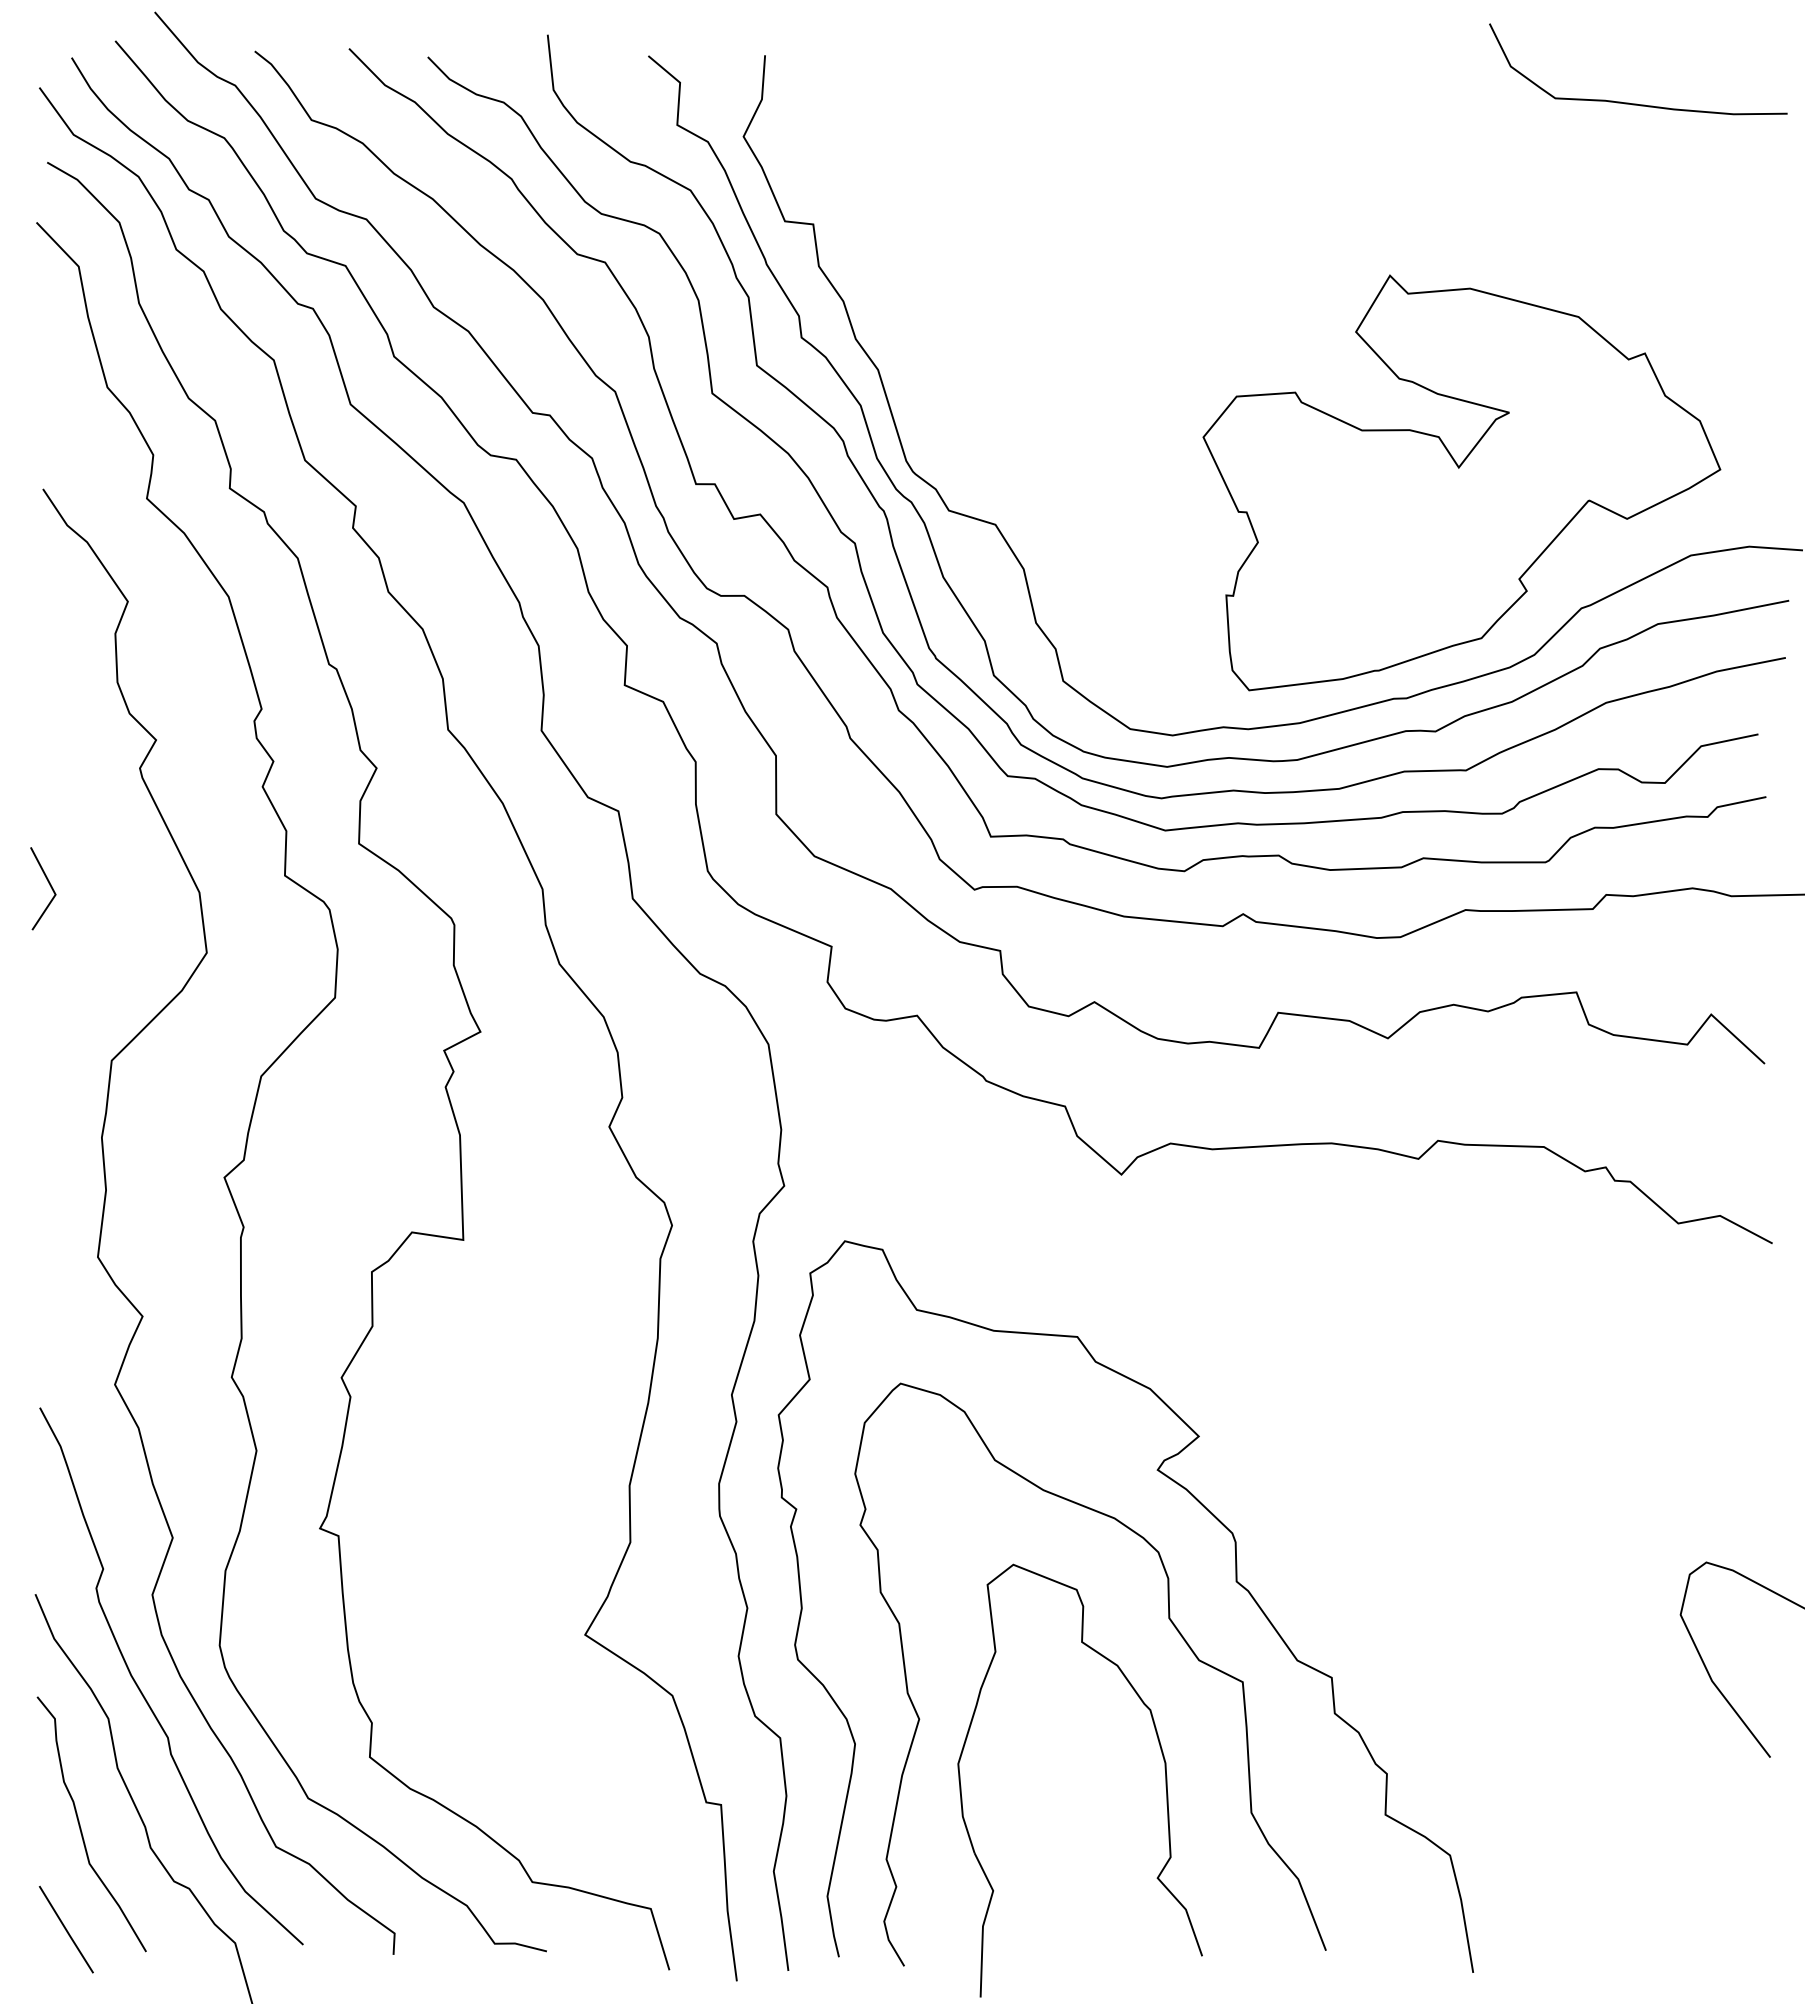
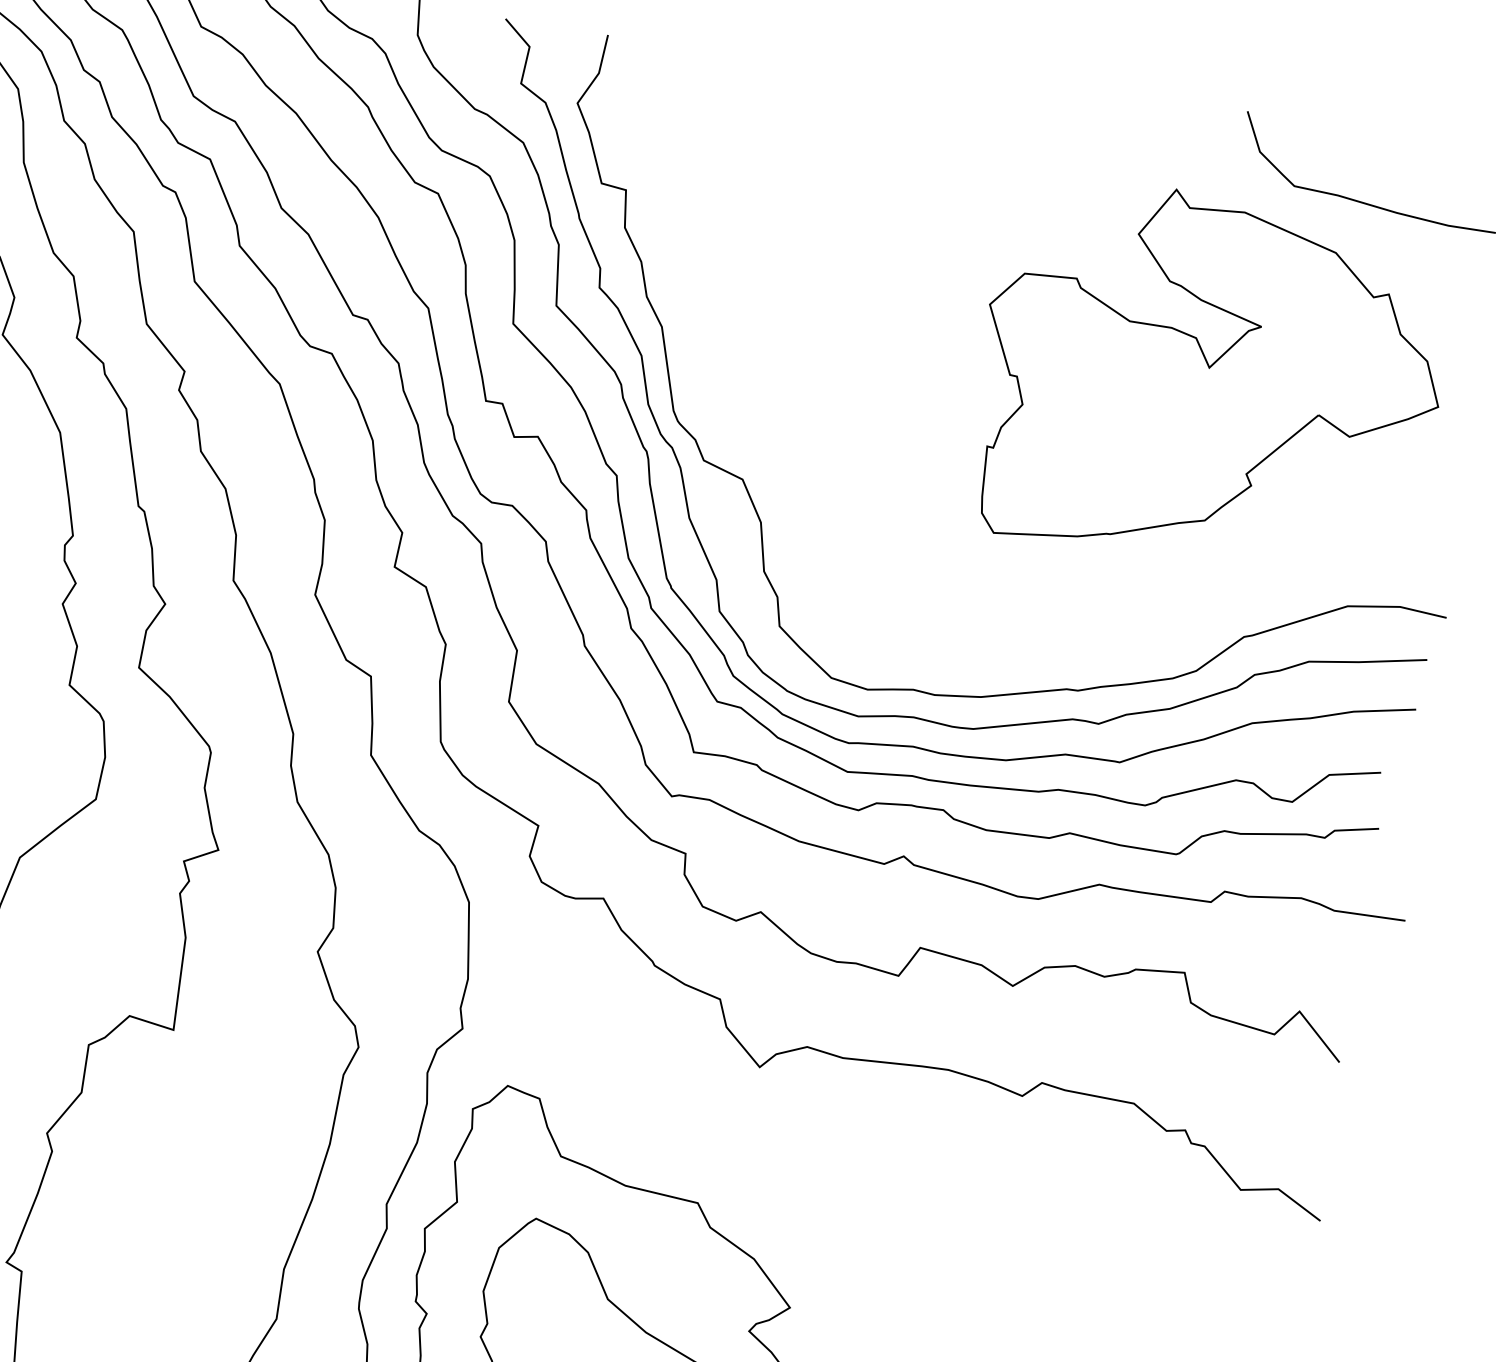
part: (1461, 482) -> (1209, 381), moved

